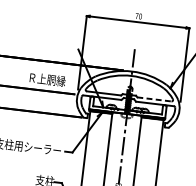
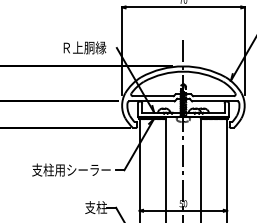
text: (47, 79) -> (84, 47), moved
line: (155, 99) -> (214, 96), dashed -> solid

